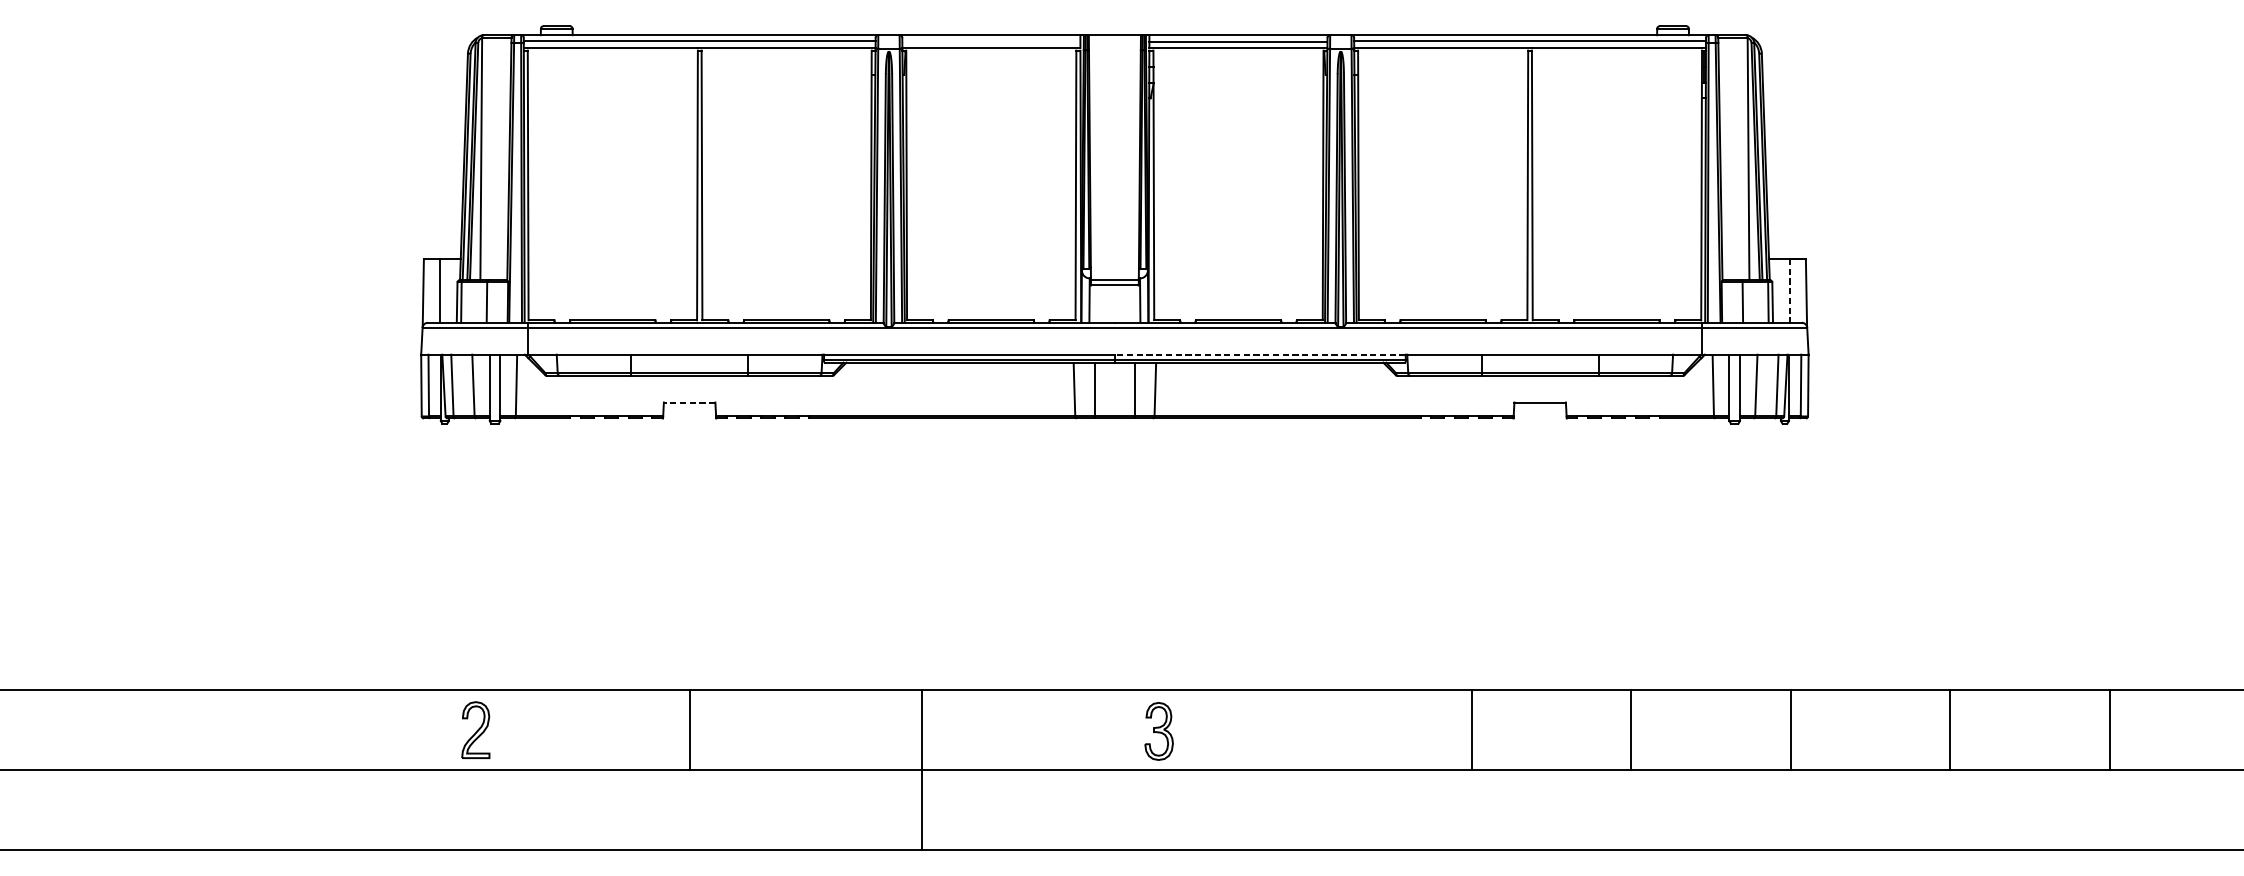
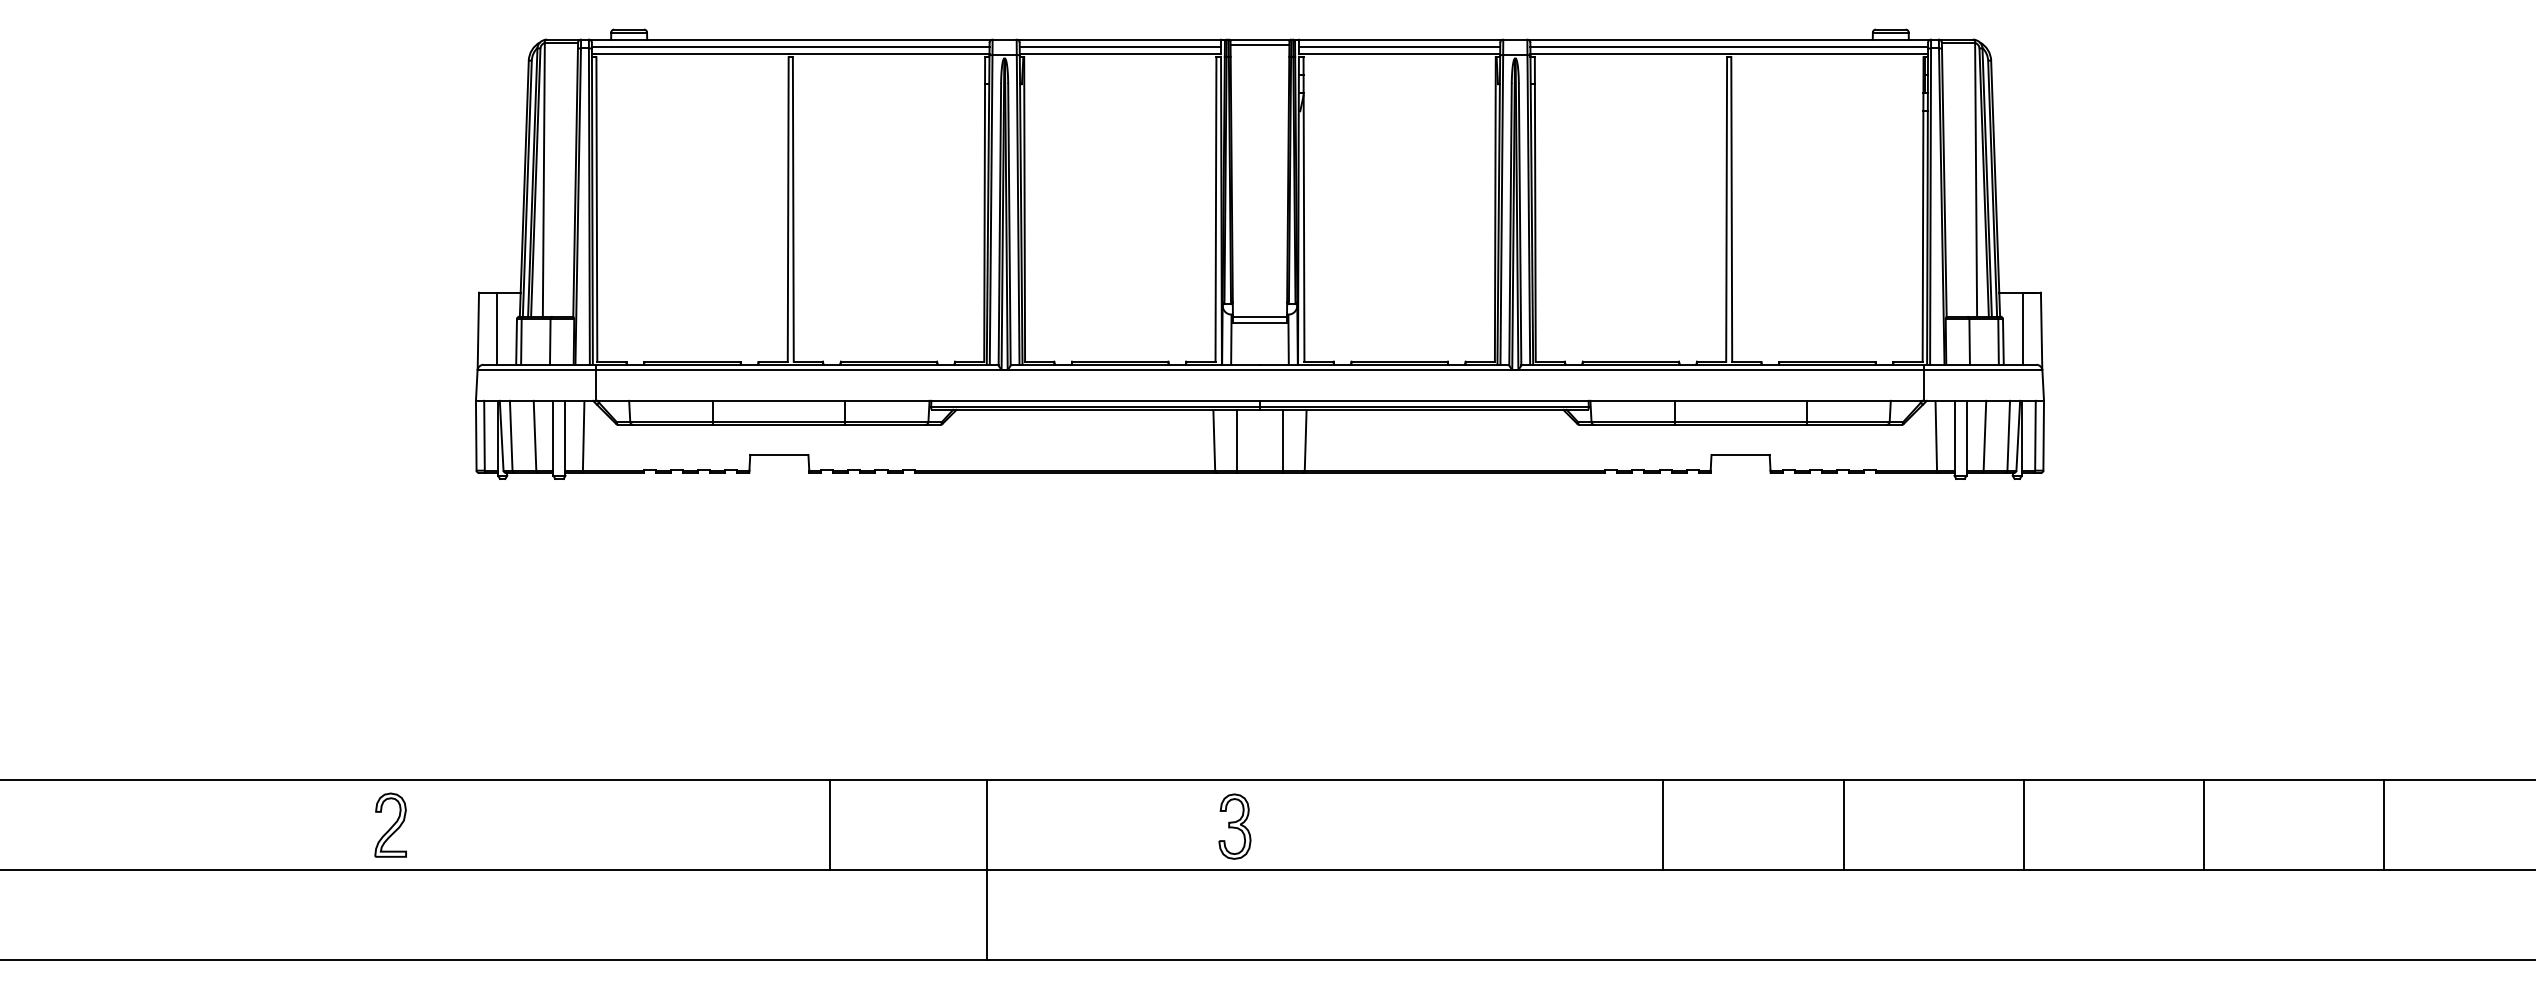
line: (1114, 40) -> (1259, 45), added
line: (991, 42) -> (1120, 47), added
line: (1789, 291) -> (2022, 329), dashed -> solid
line: (1259, 354) -> (1423, 400), dashed -> solid
line: (688, 402) -> (778, 454), dashed -> solid
part: (475, 729) -> (390, 824), moved
line: (689, 730) -> (829, 825), moved
part: (1158, 731) -> (1234, 826), moved
line: (922, 770) -> (987, 870), moved

